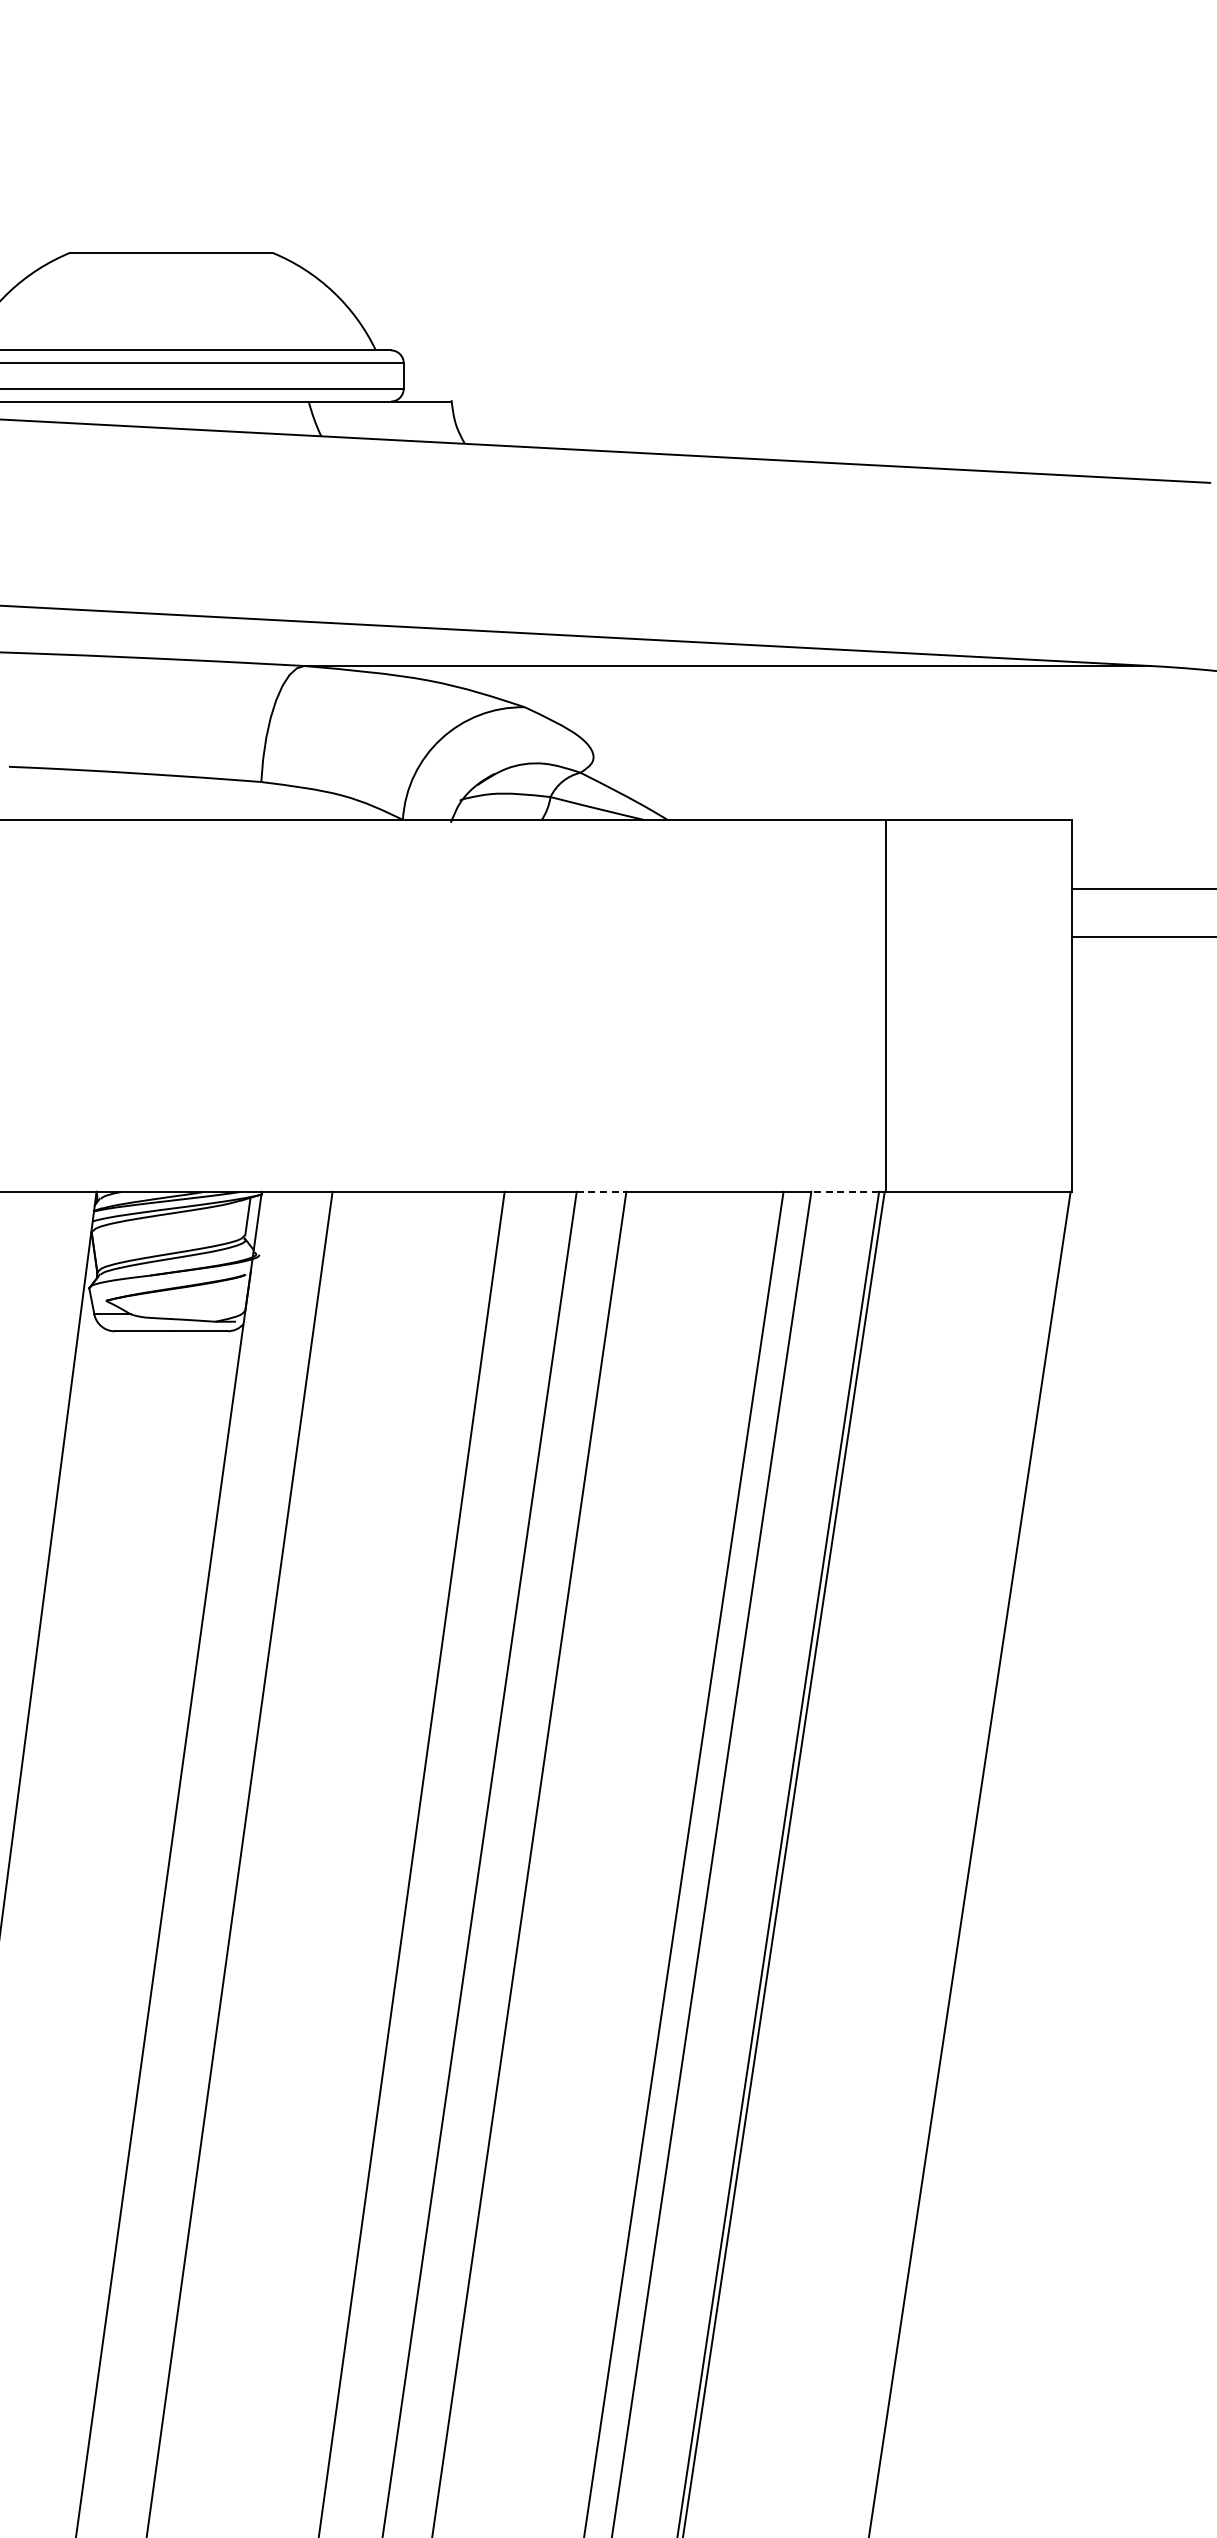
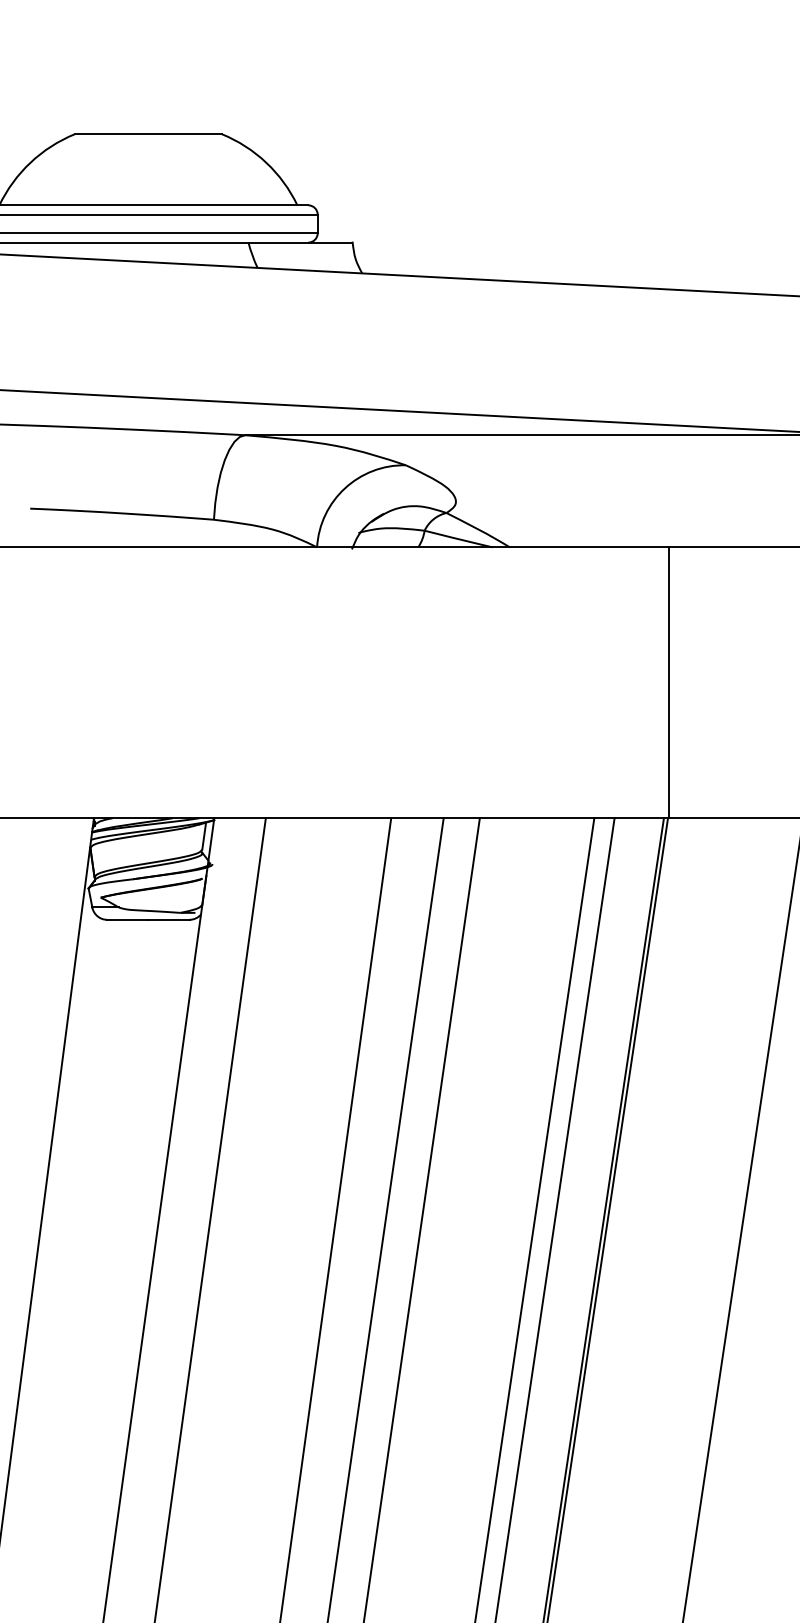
line: (601, 1191) -> (461, 818), dashed -> solid
line: (845, 1191) -> (639, 818), dashed -> solid

